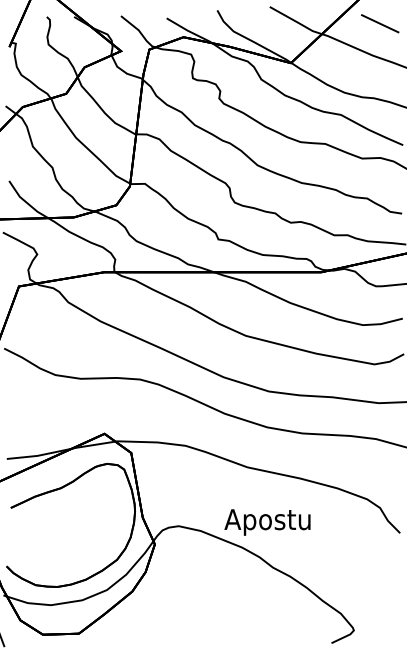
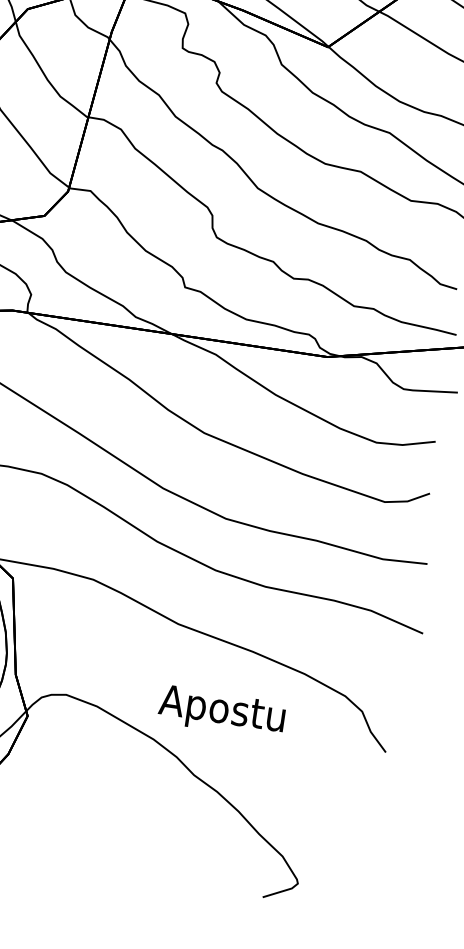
text: (267, 522) -> (221, 712), moved

